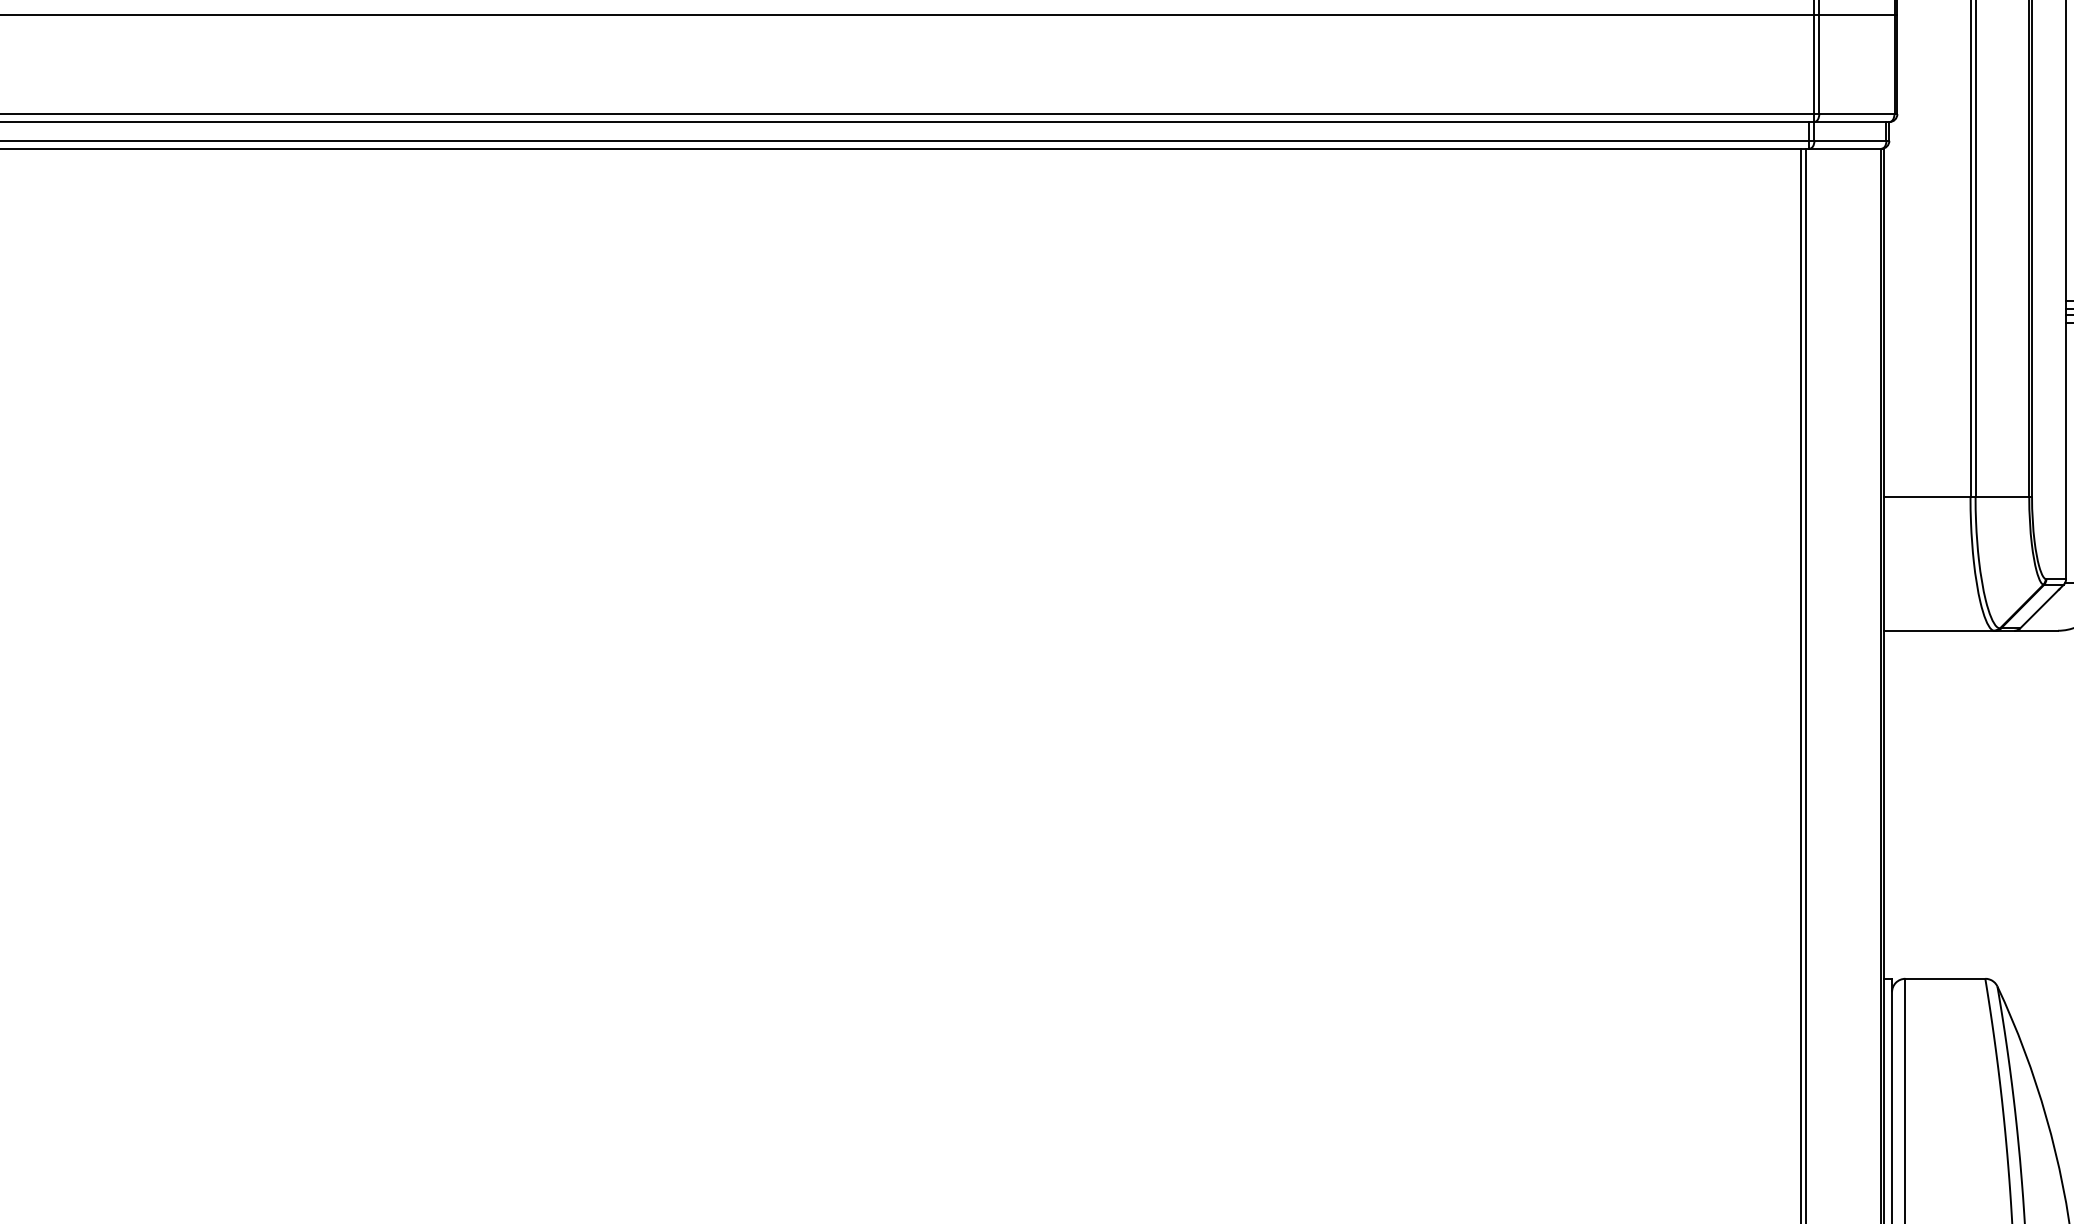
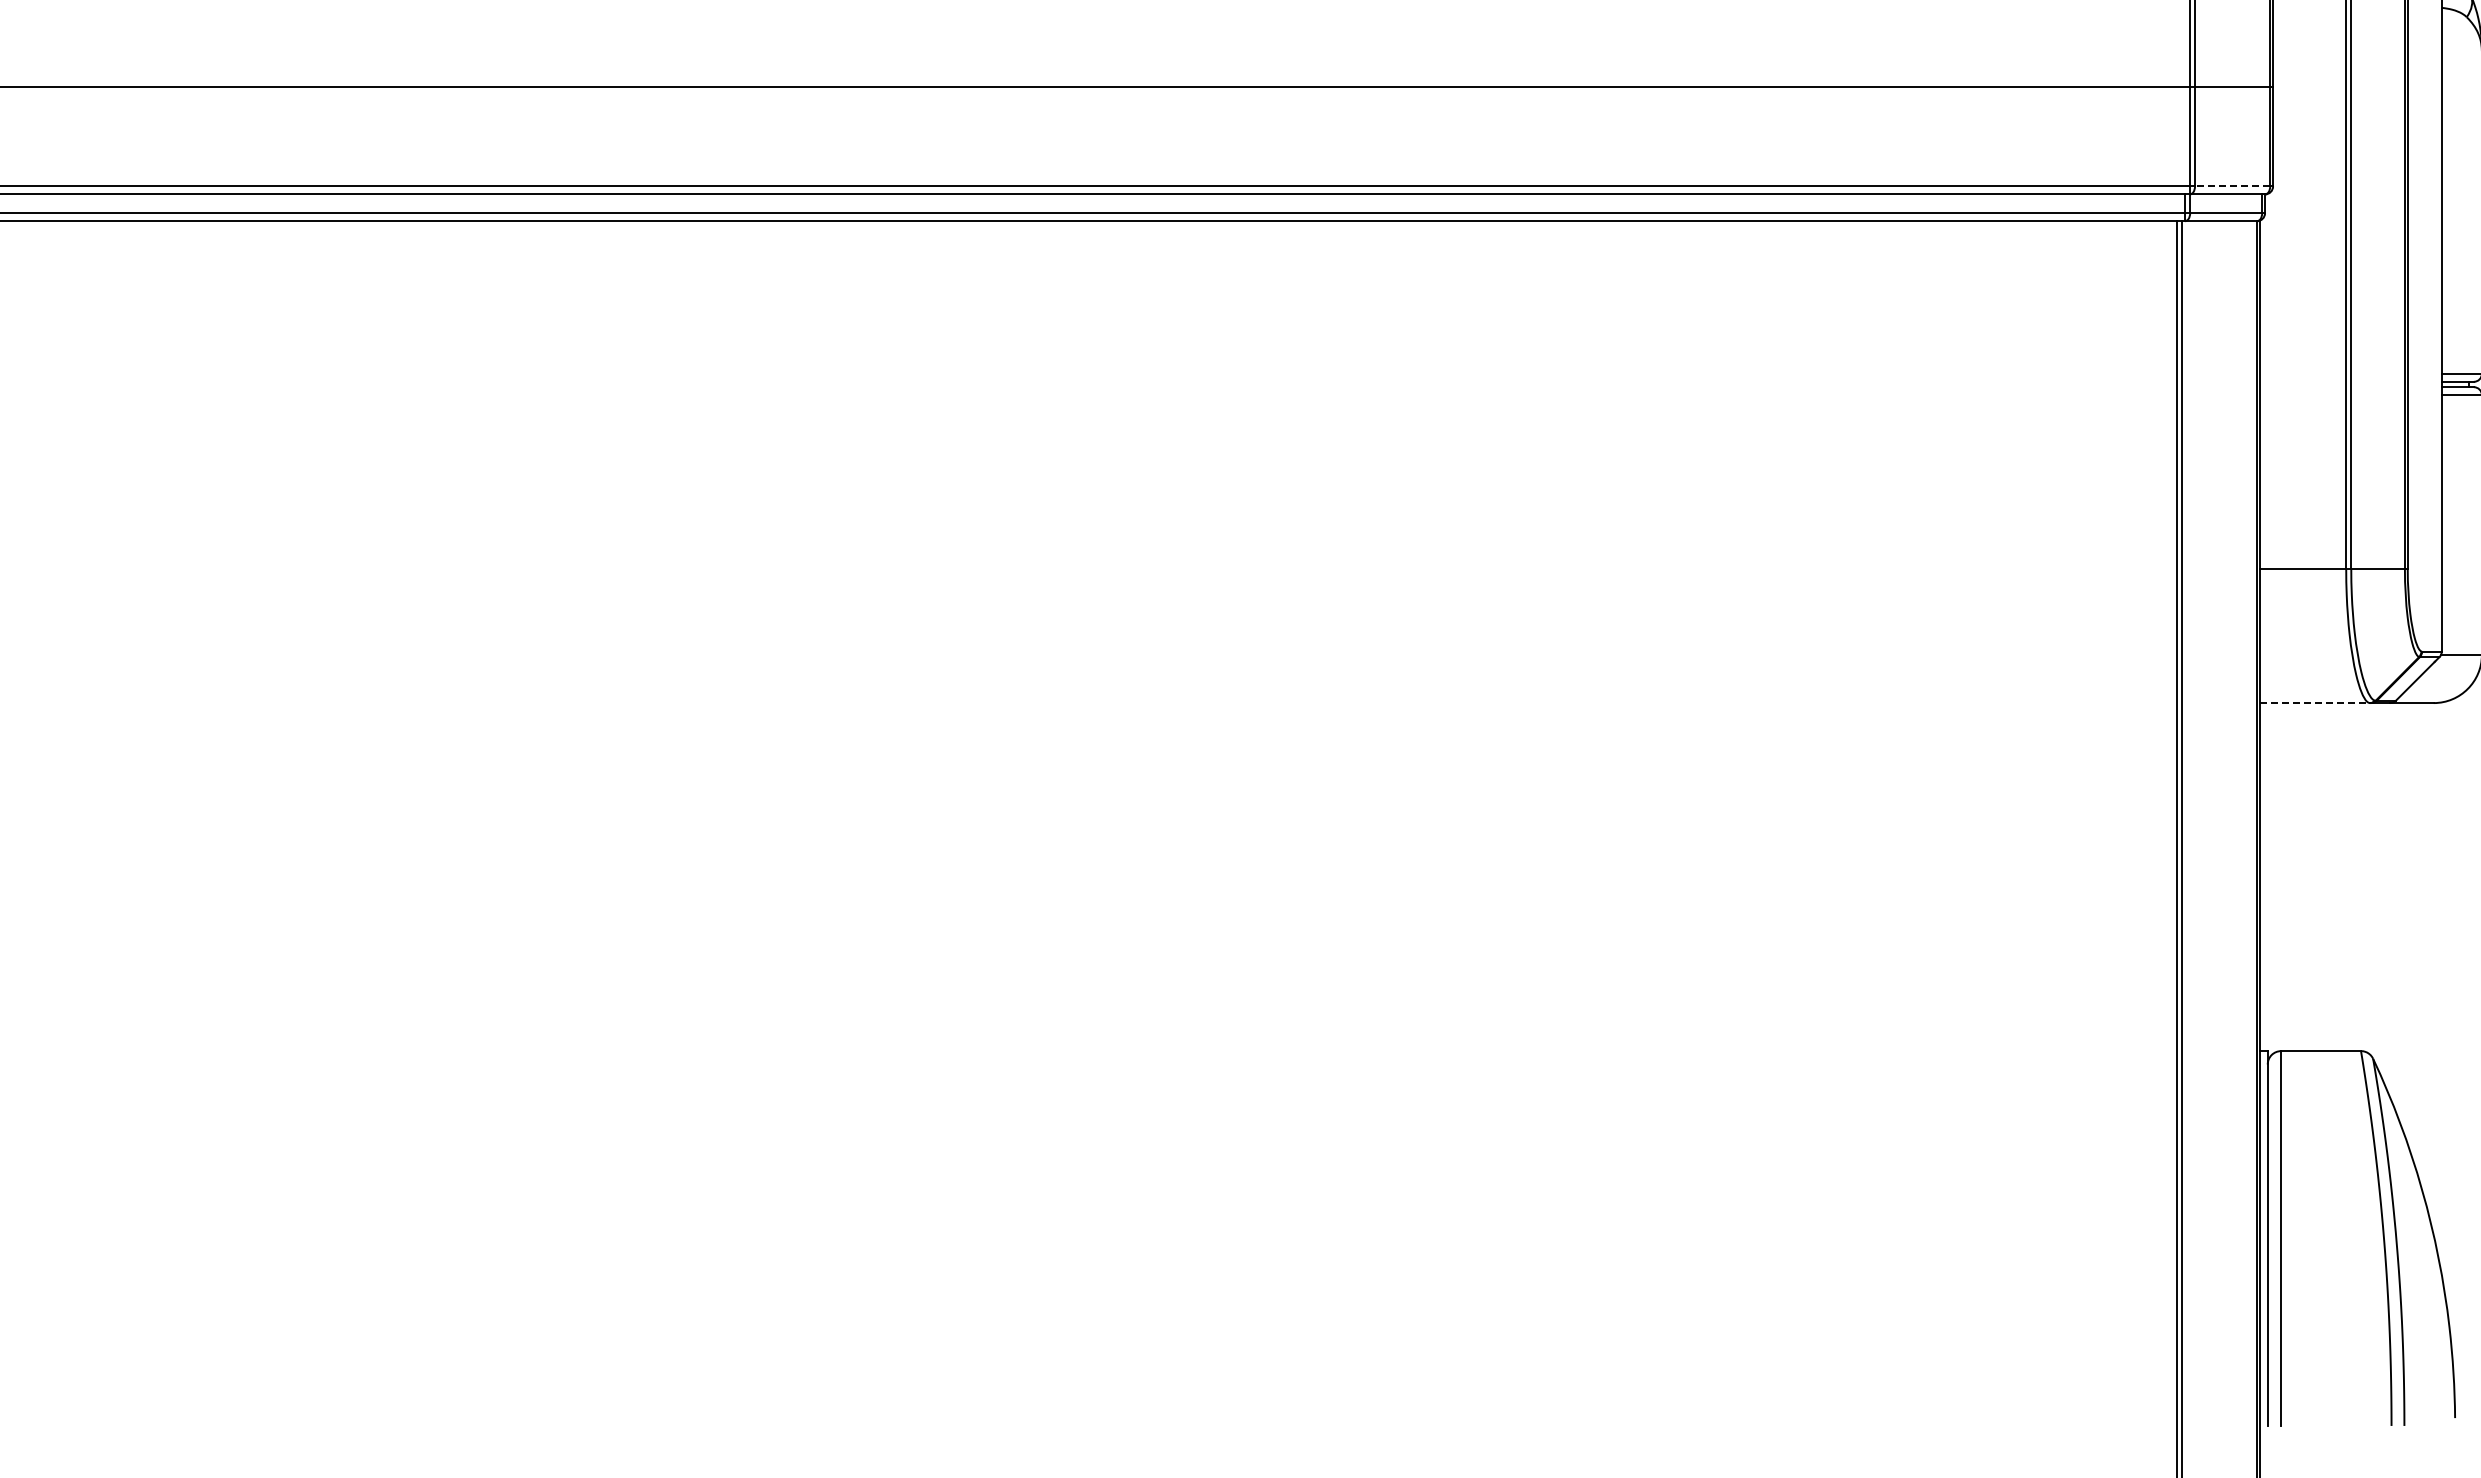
line: (1856, 114) -> (2232, 186), solid -> dashed
line: (1939, 631) -> (2315, 703), solid -> dashed

